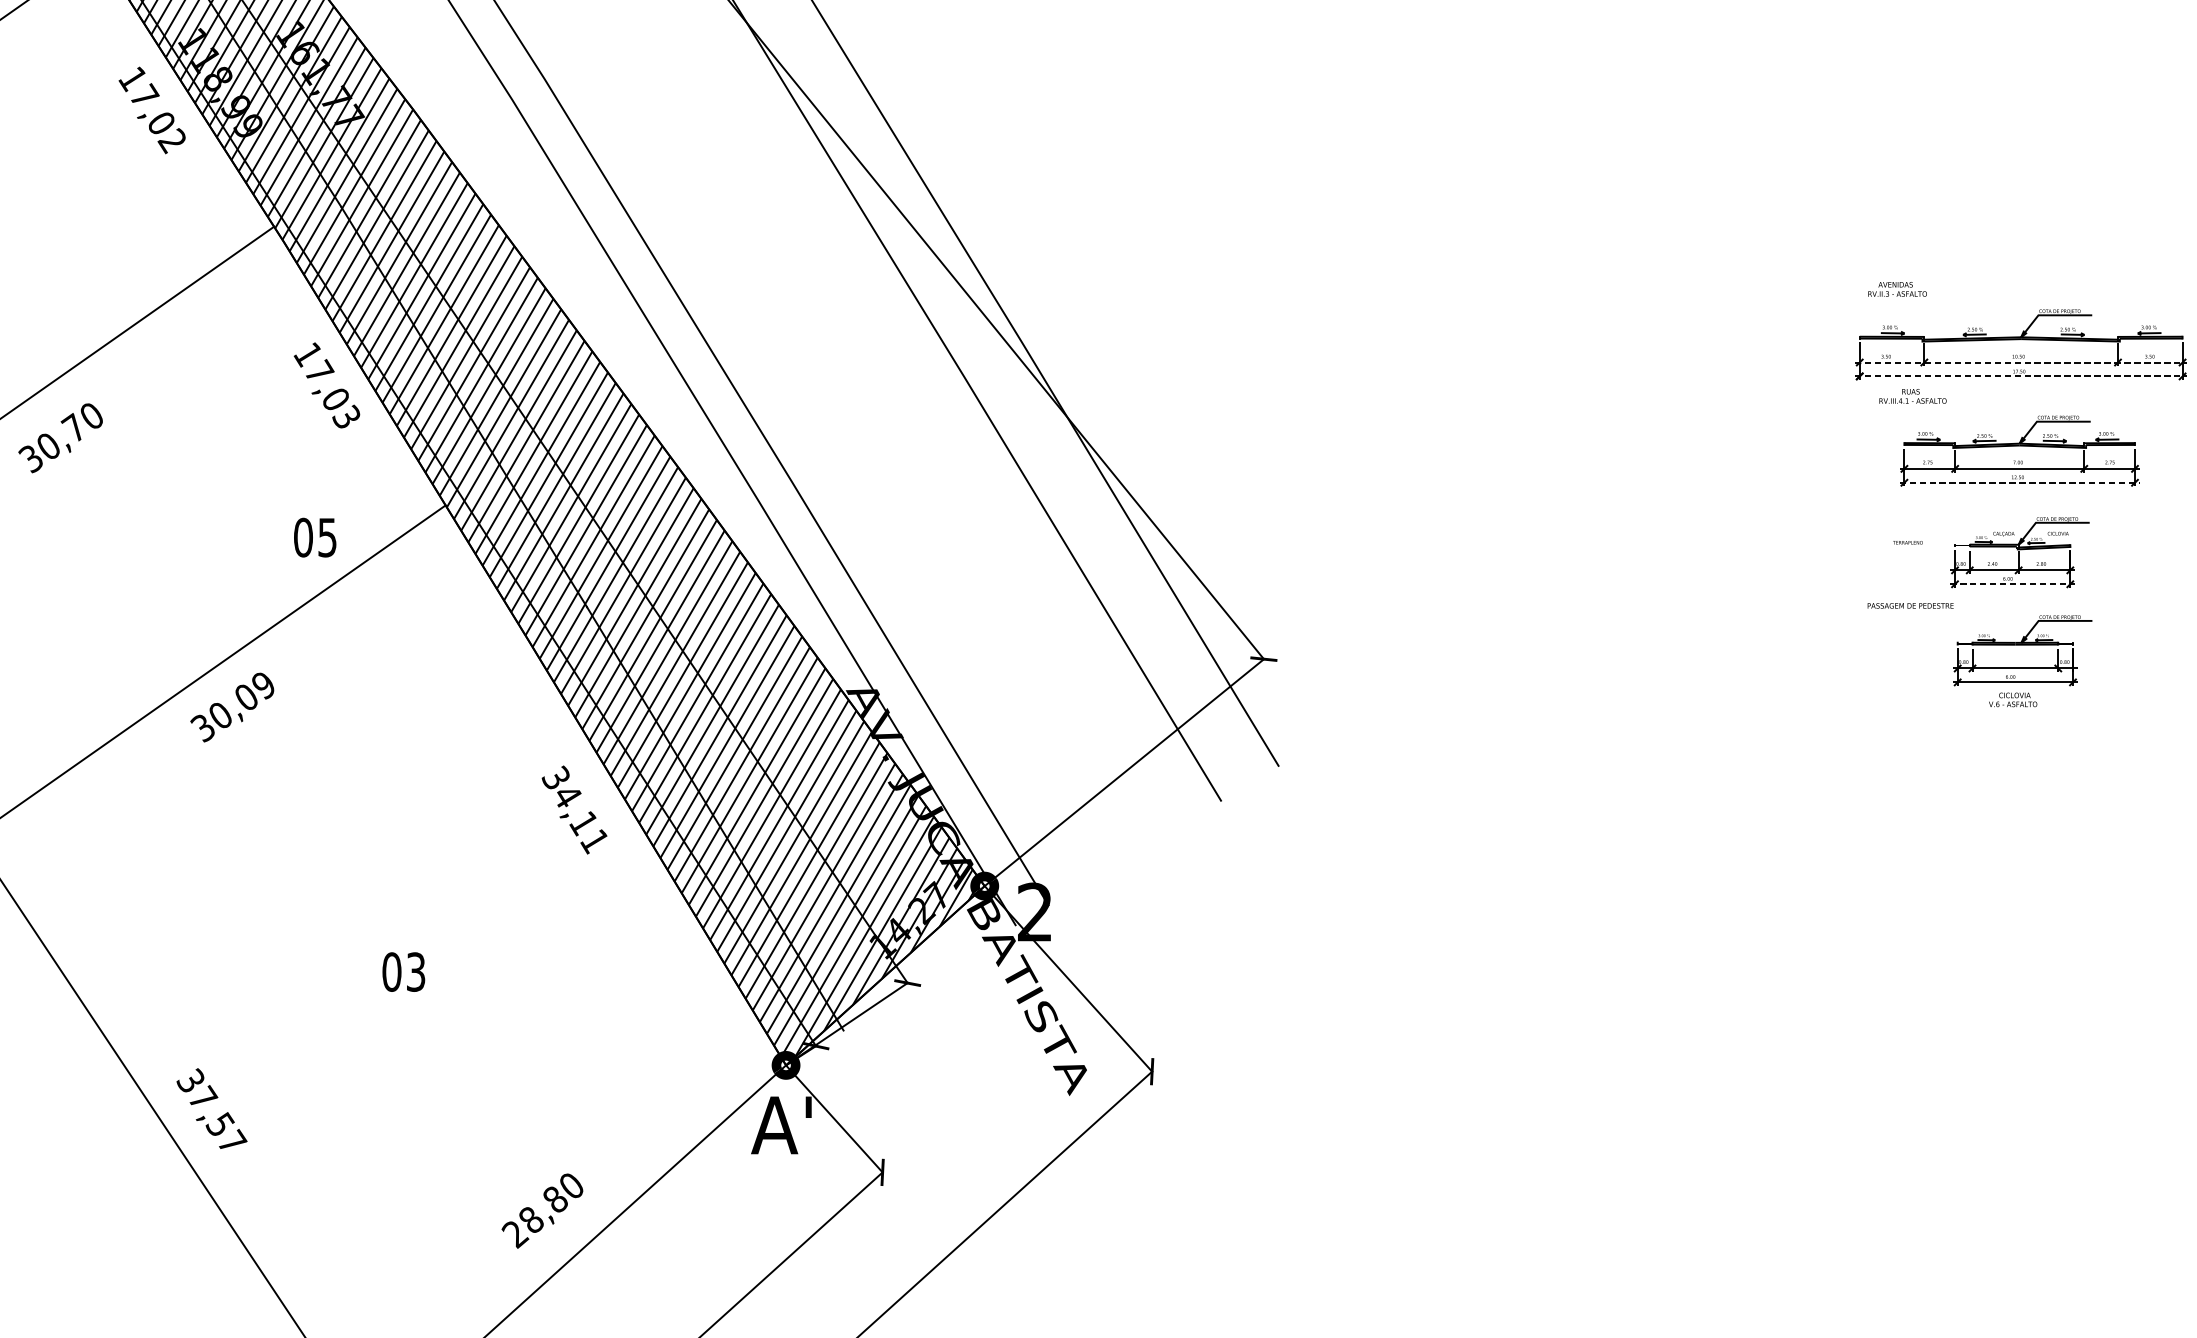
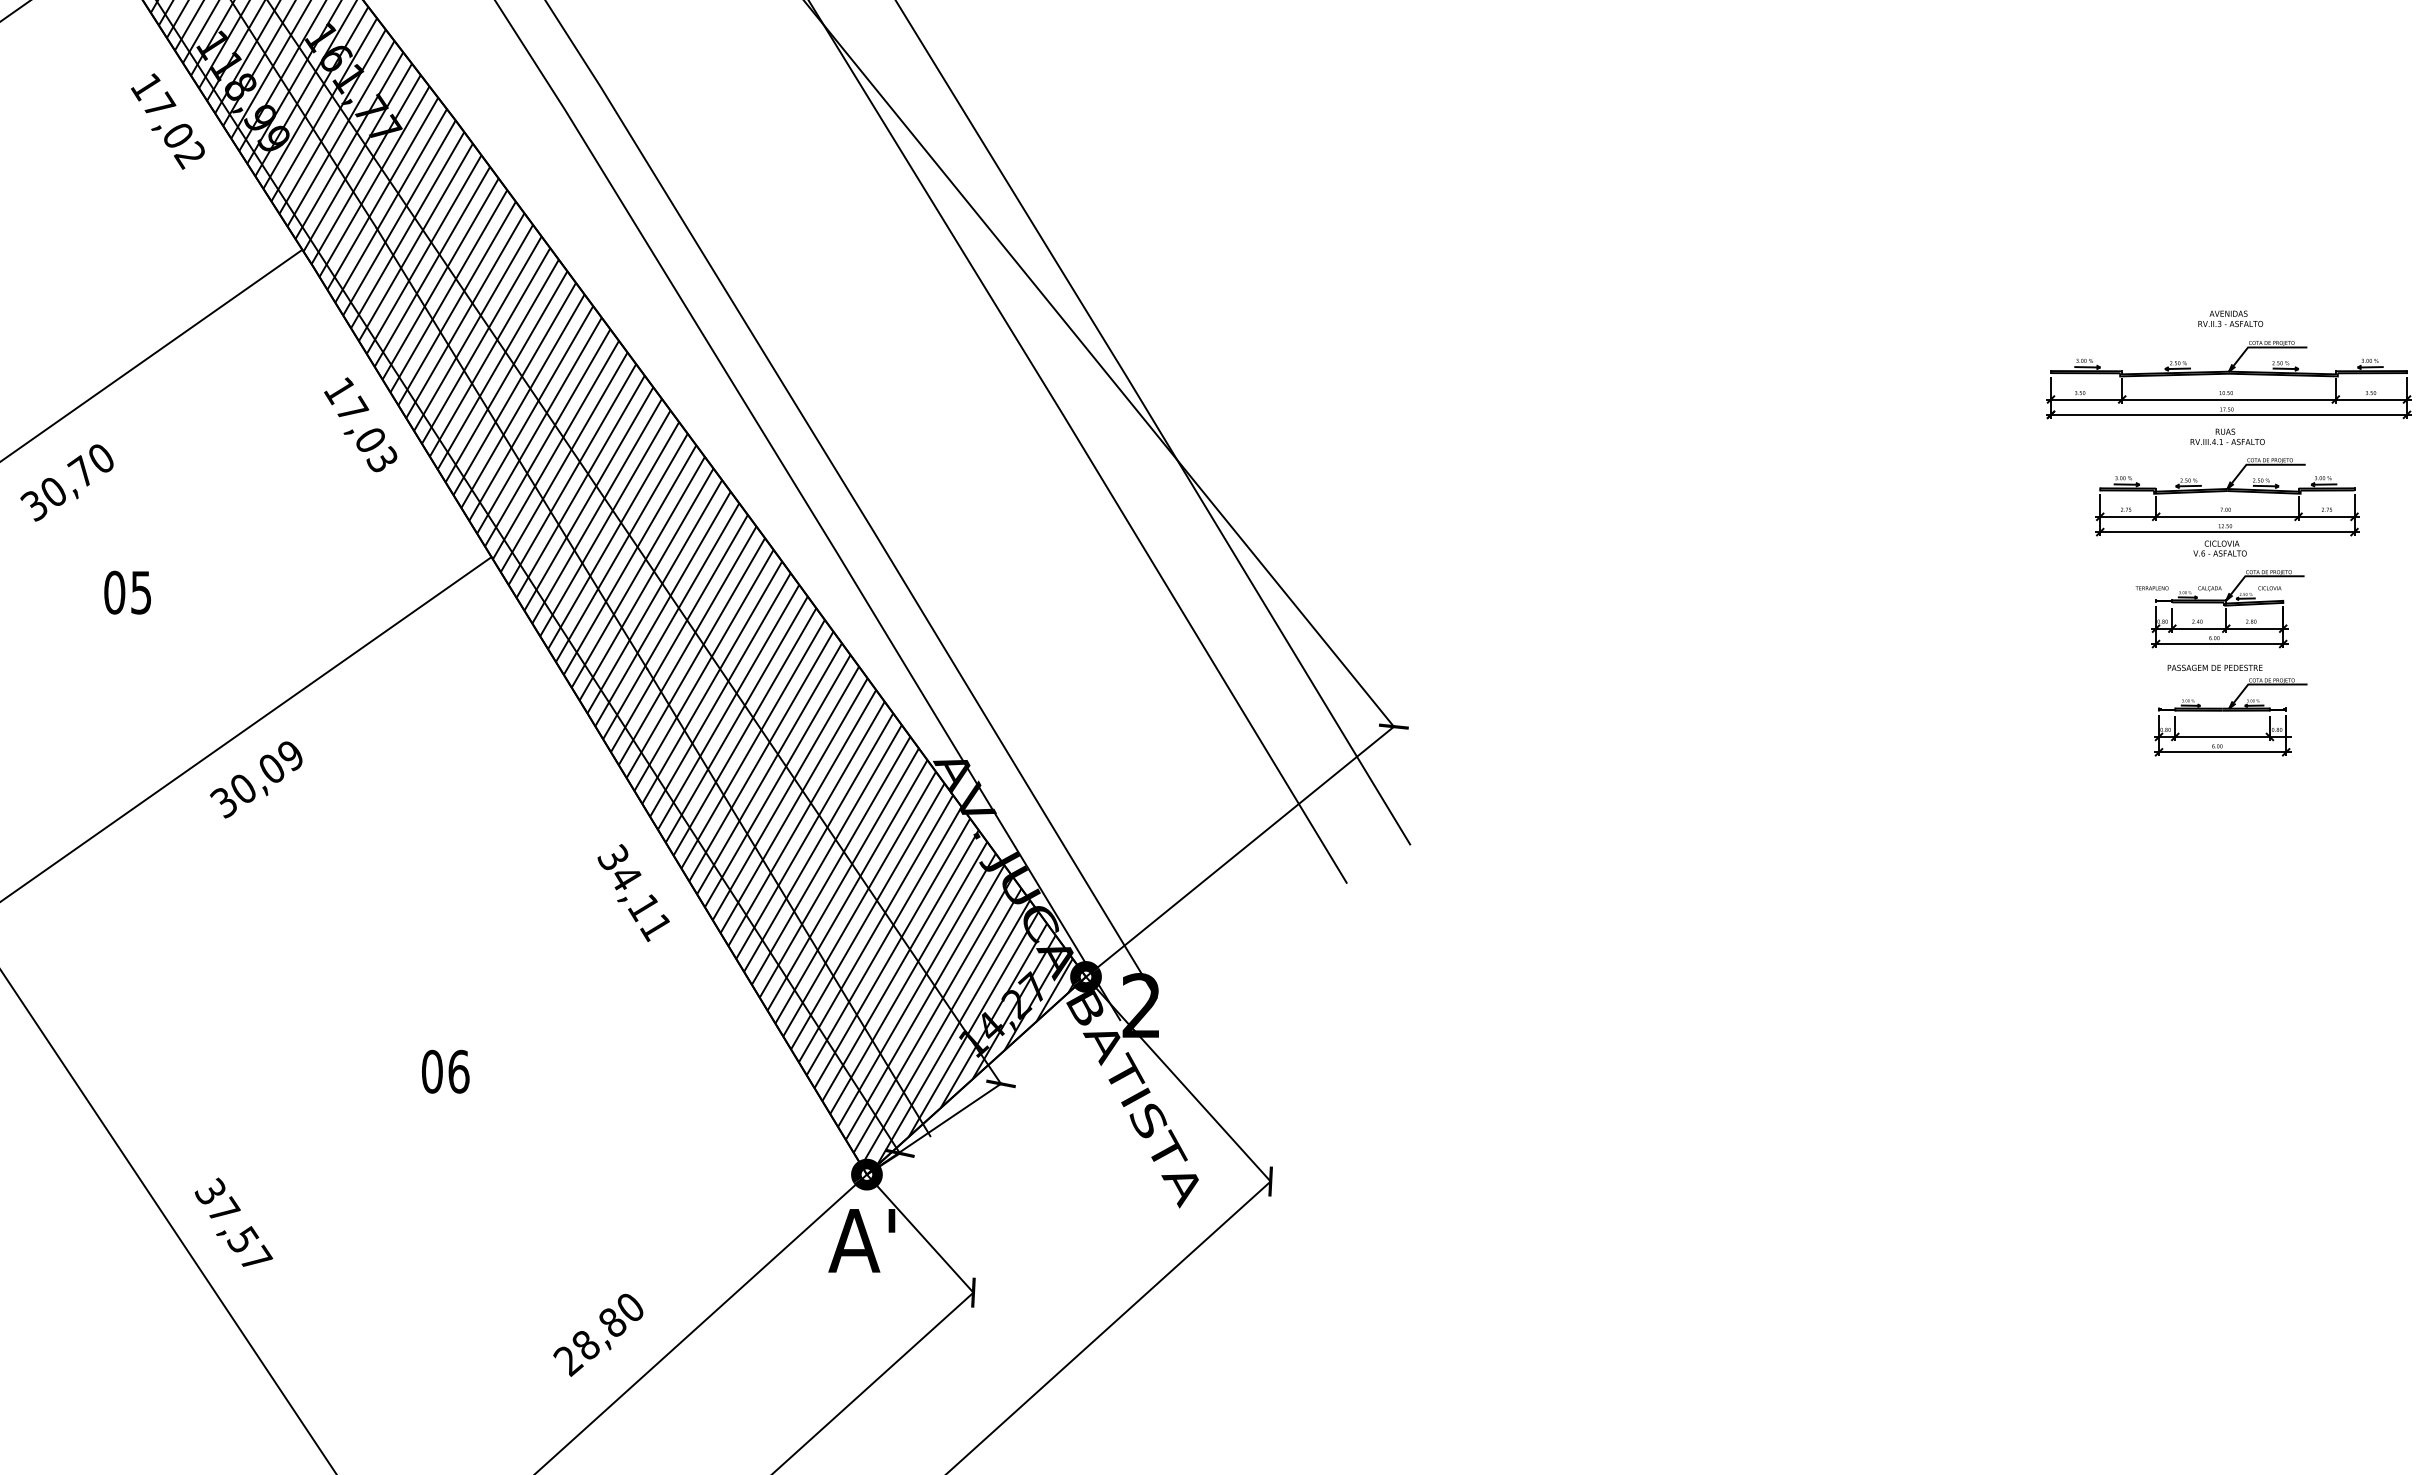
text: (1897, 289) -> (2230, 318), moved
line: (2021, 362) -> (2229, 399), dashed -> solid
line: (2021, 376) -> (2229, 414), dashed -> solid
text: (1912, 396) -> (2227, 436), moved
line: (2019, 483) -> (2227, 532), dashed -> solid
text: (315, 537) -> (127, 592), moved
text: (1907, 542) -> (2151, 588), moved
line: (2012, 584) -> (2219, 644), dashed -> solid
text: (1910, 605) -> (2214, 667), moved
text: (2012, 699) -> (2219, 548), moved
text: (415, 971) -> (458, 1071), 03 -> 06

